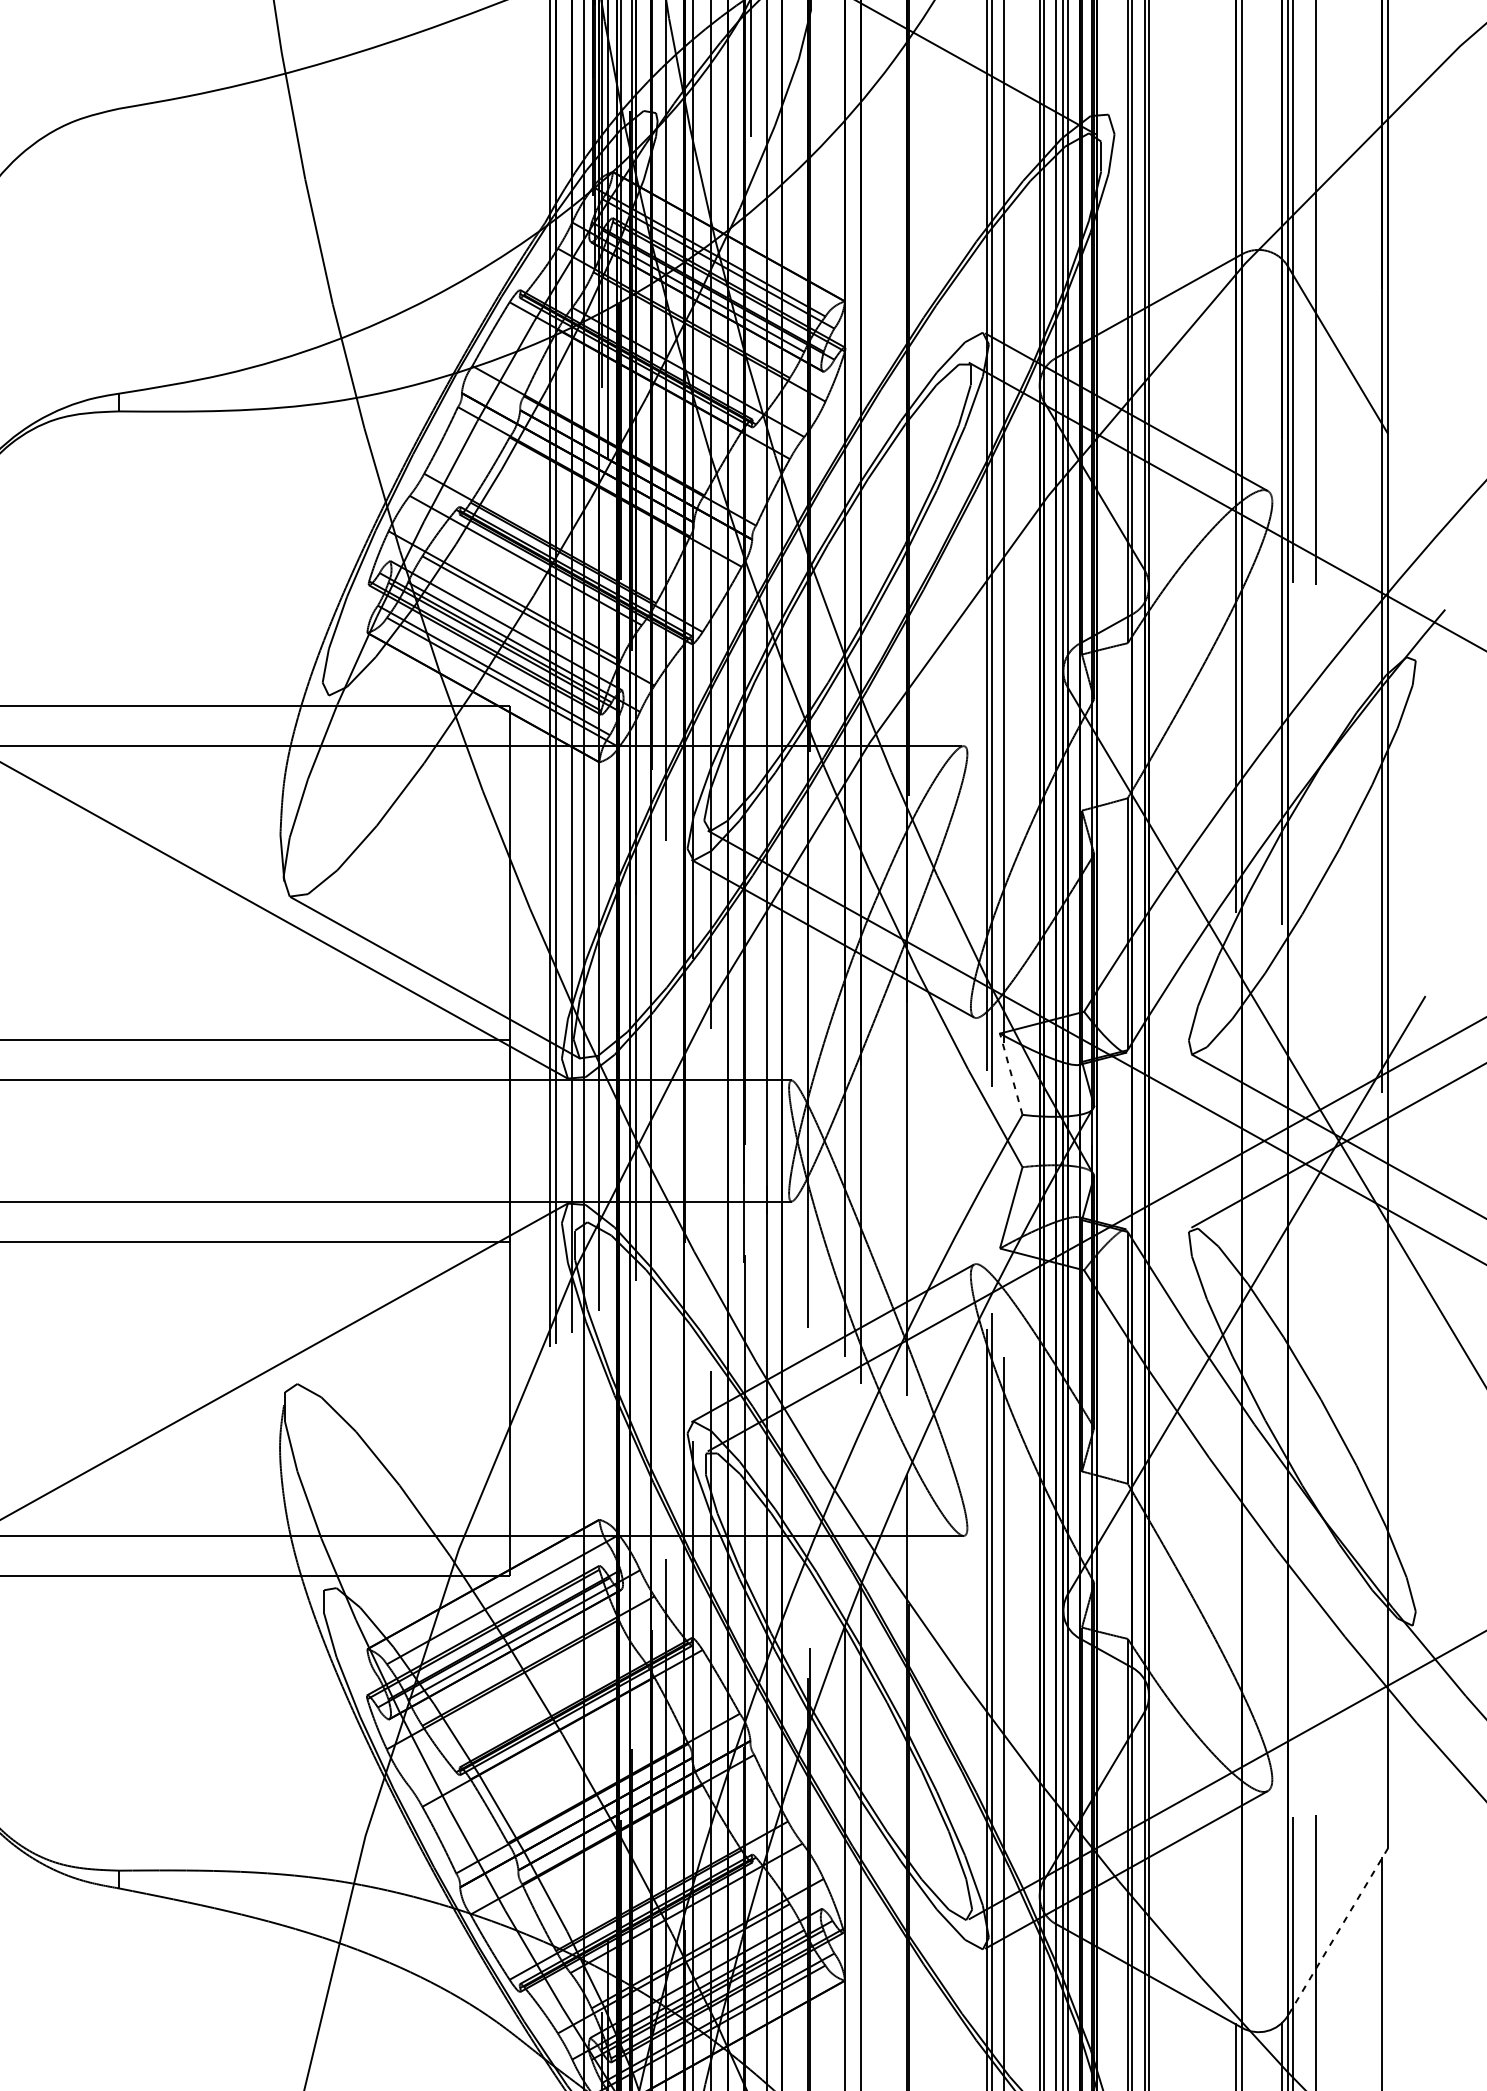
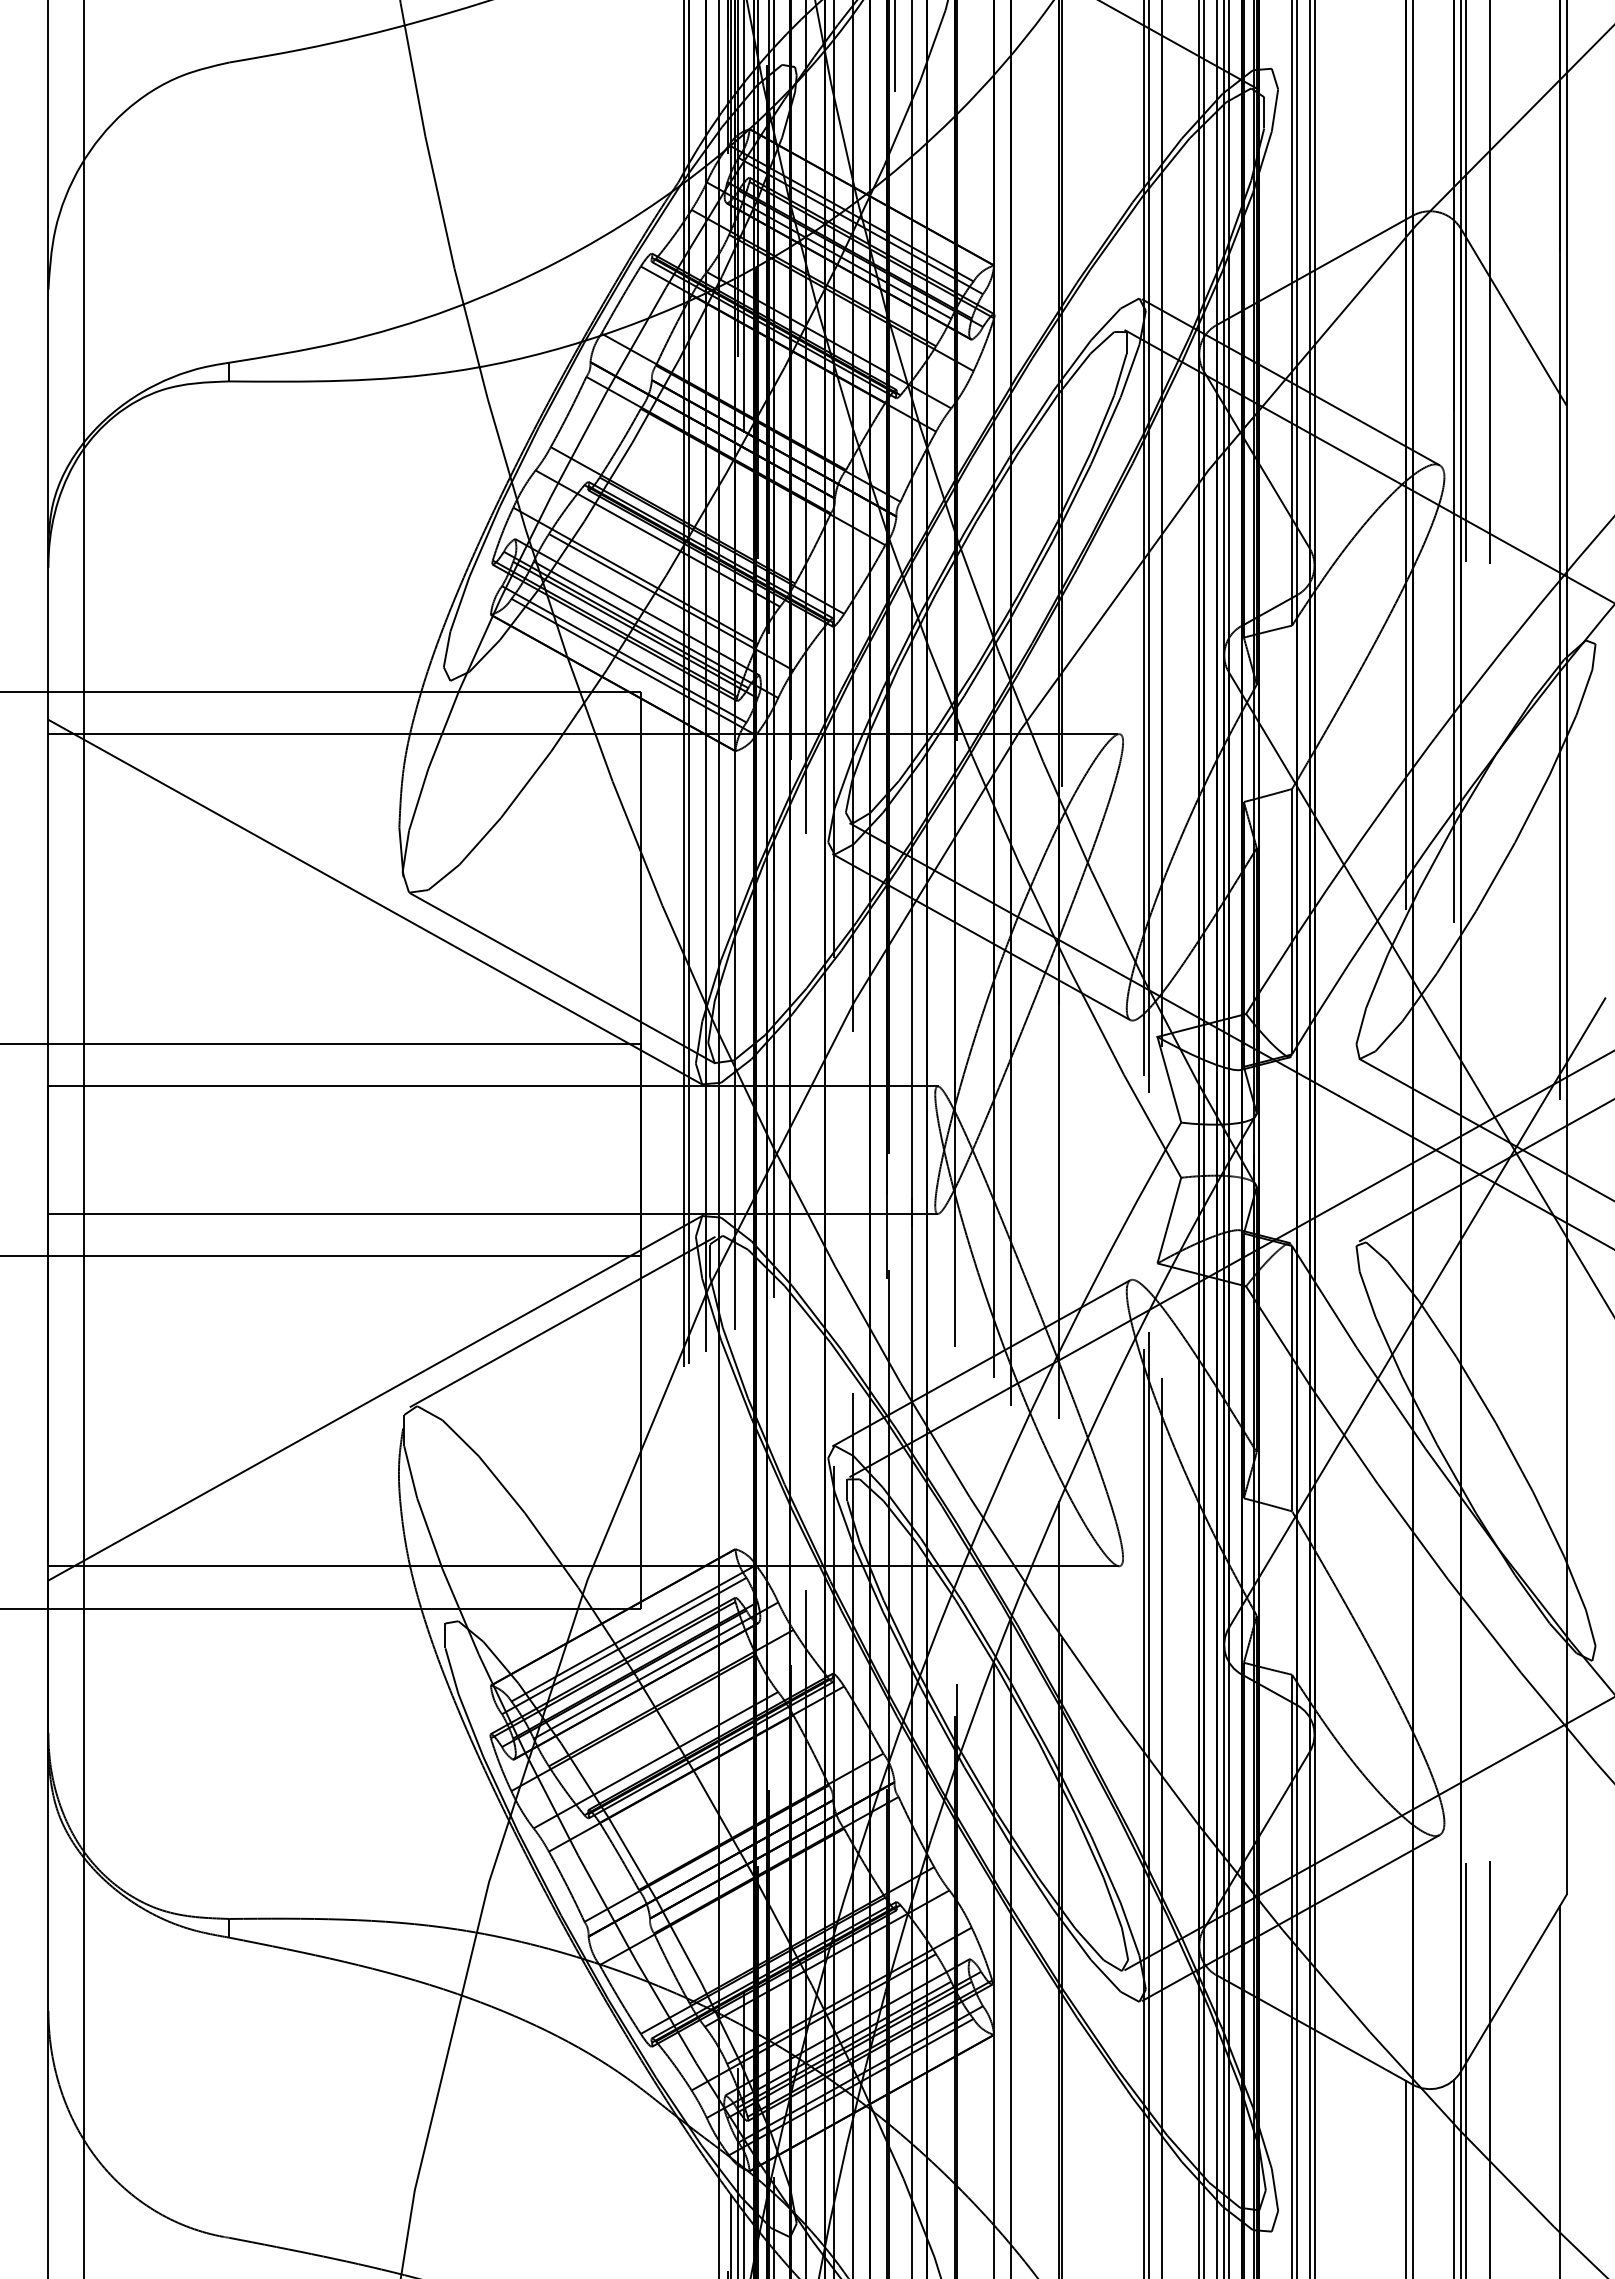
line: (1011, 1073) -> (1169, 1079), dashed -> solid
line: (435, 1303) -> (562, 1321), added
line: (494, 1611) -> (624, 1645), added
line: (523, 1720) -> (655, 1760), added
line: (1337, 1931) -> (1513, 1983), dashed -> solid

